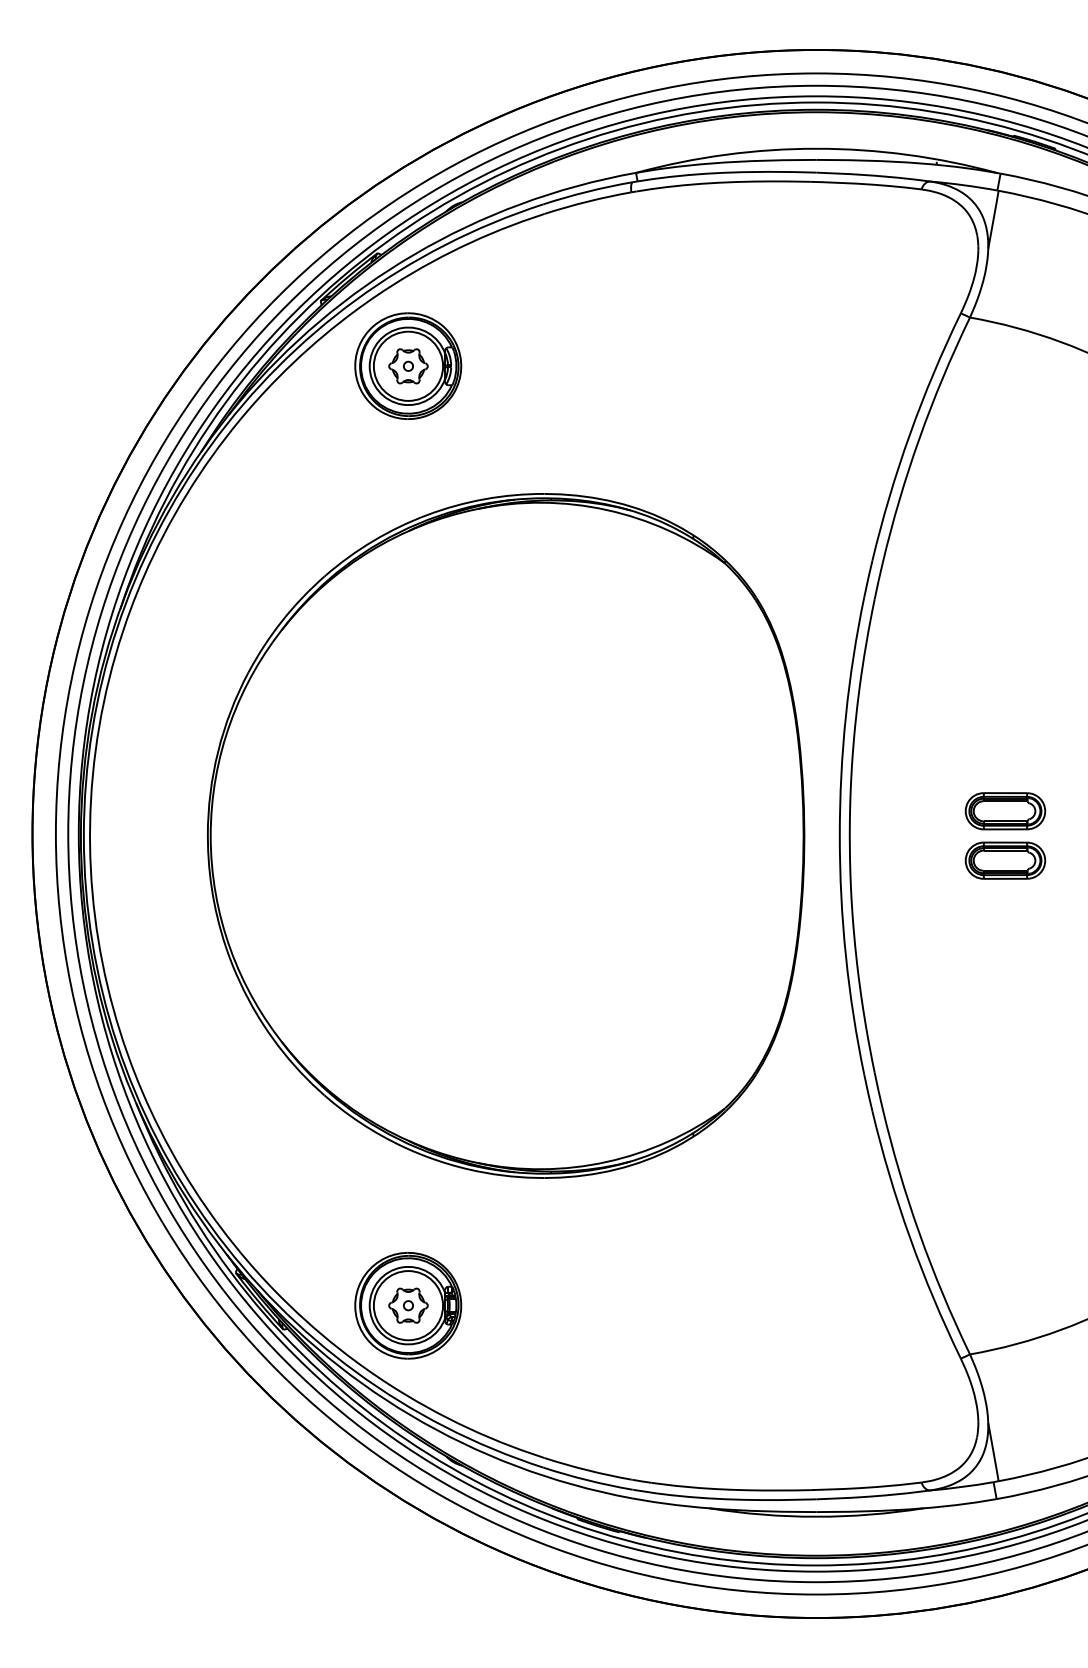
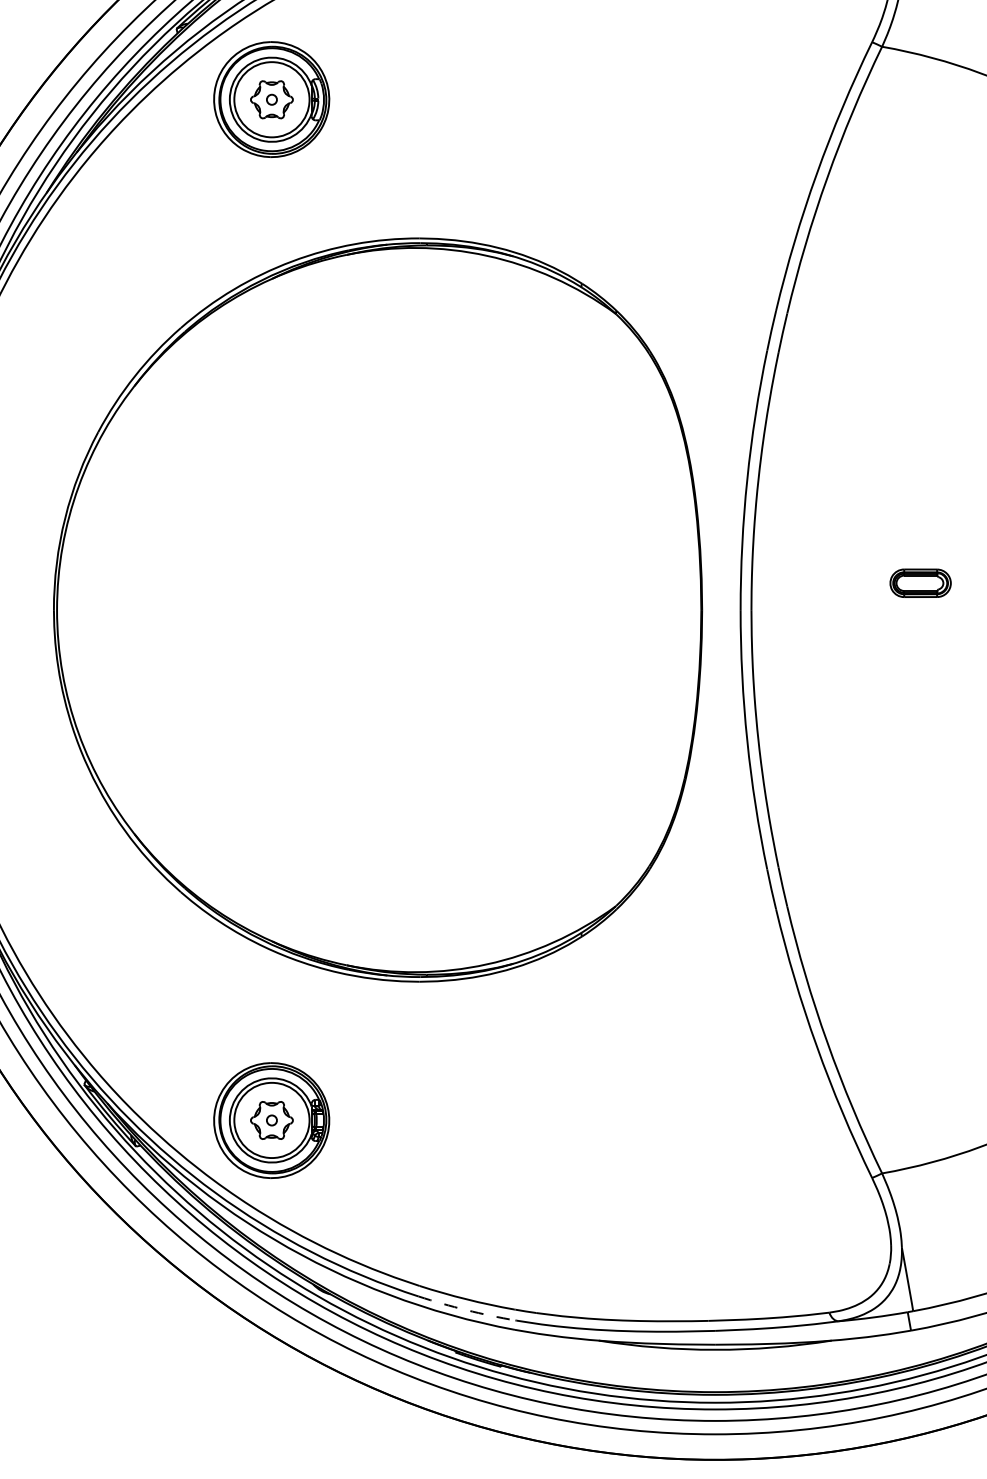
part: (1005, 811) -> (920, 583), size x0.7
part: (1005, 860) -> (920, 636), removed
line: (587, 1480) -> (466, 1310), solid -> dashed

